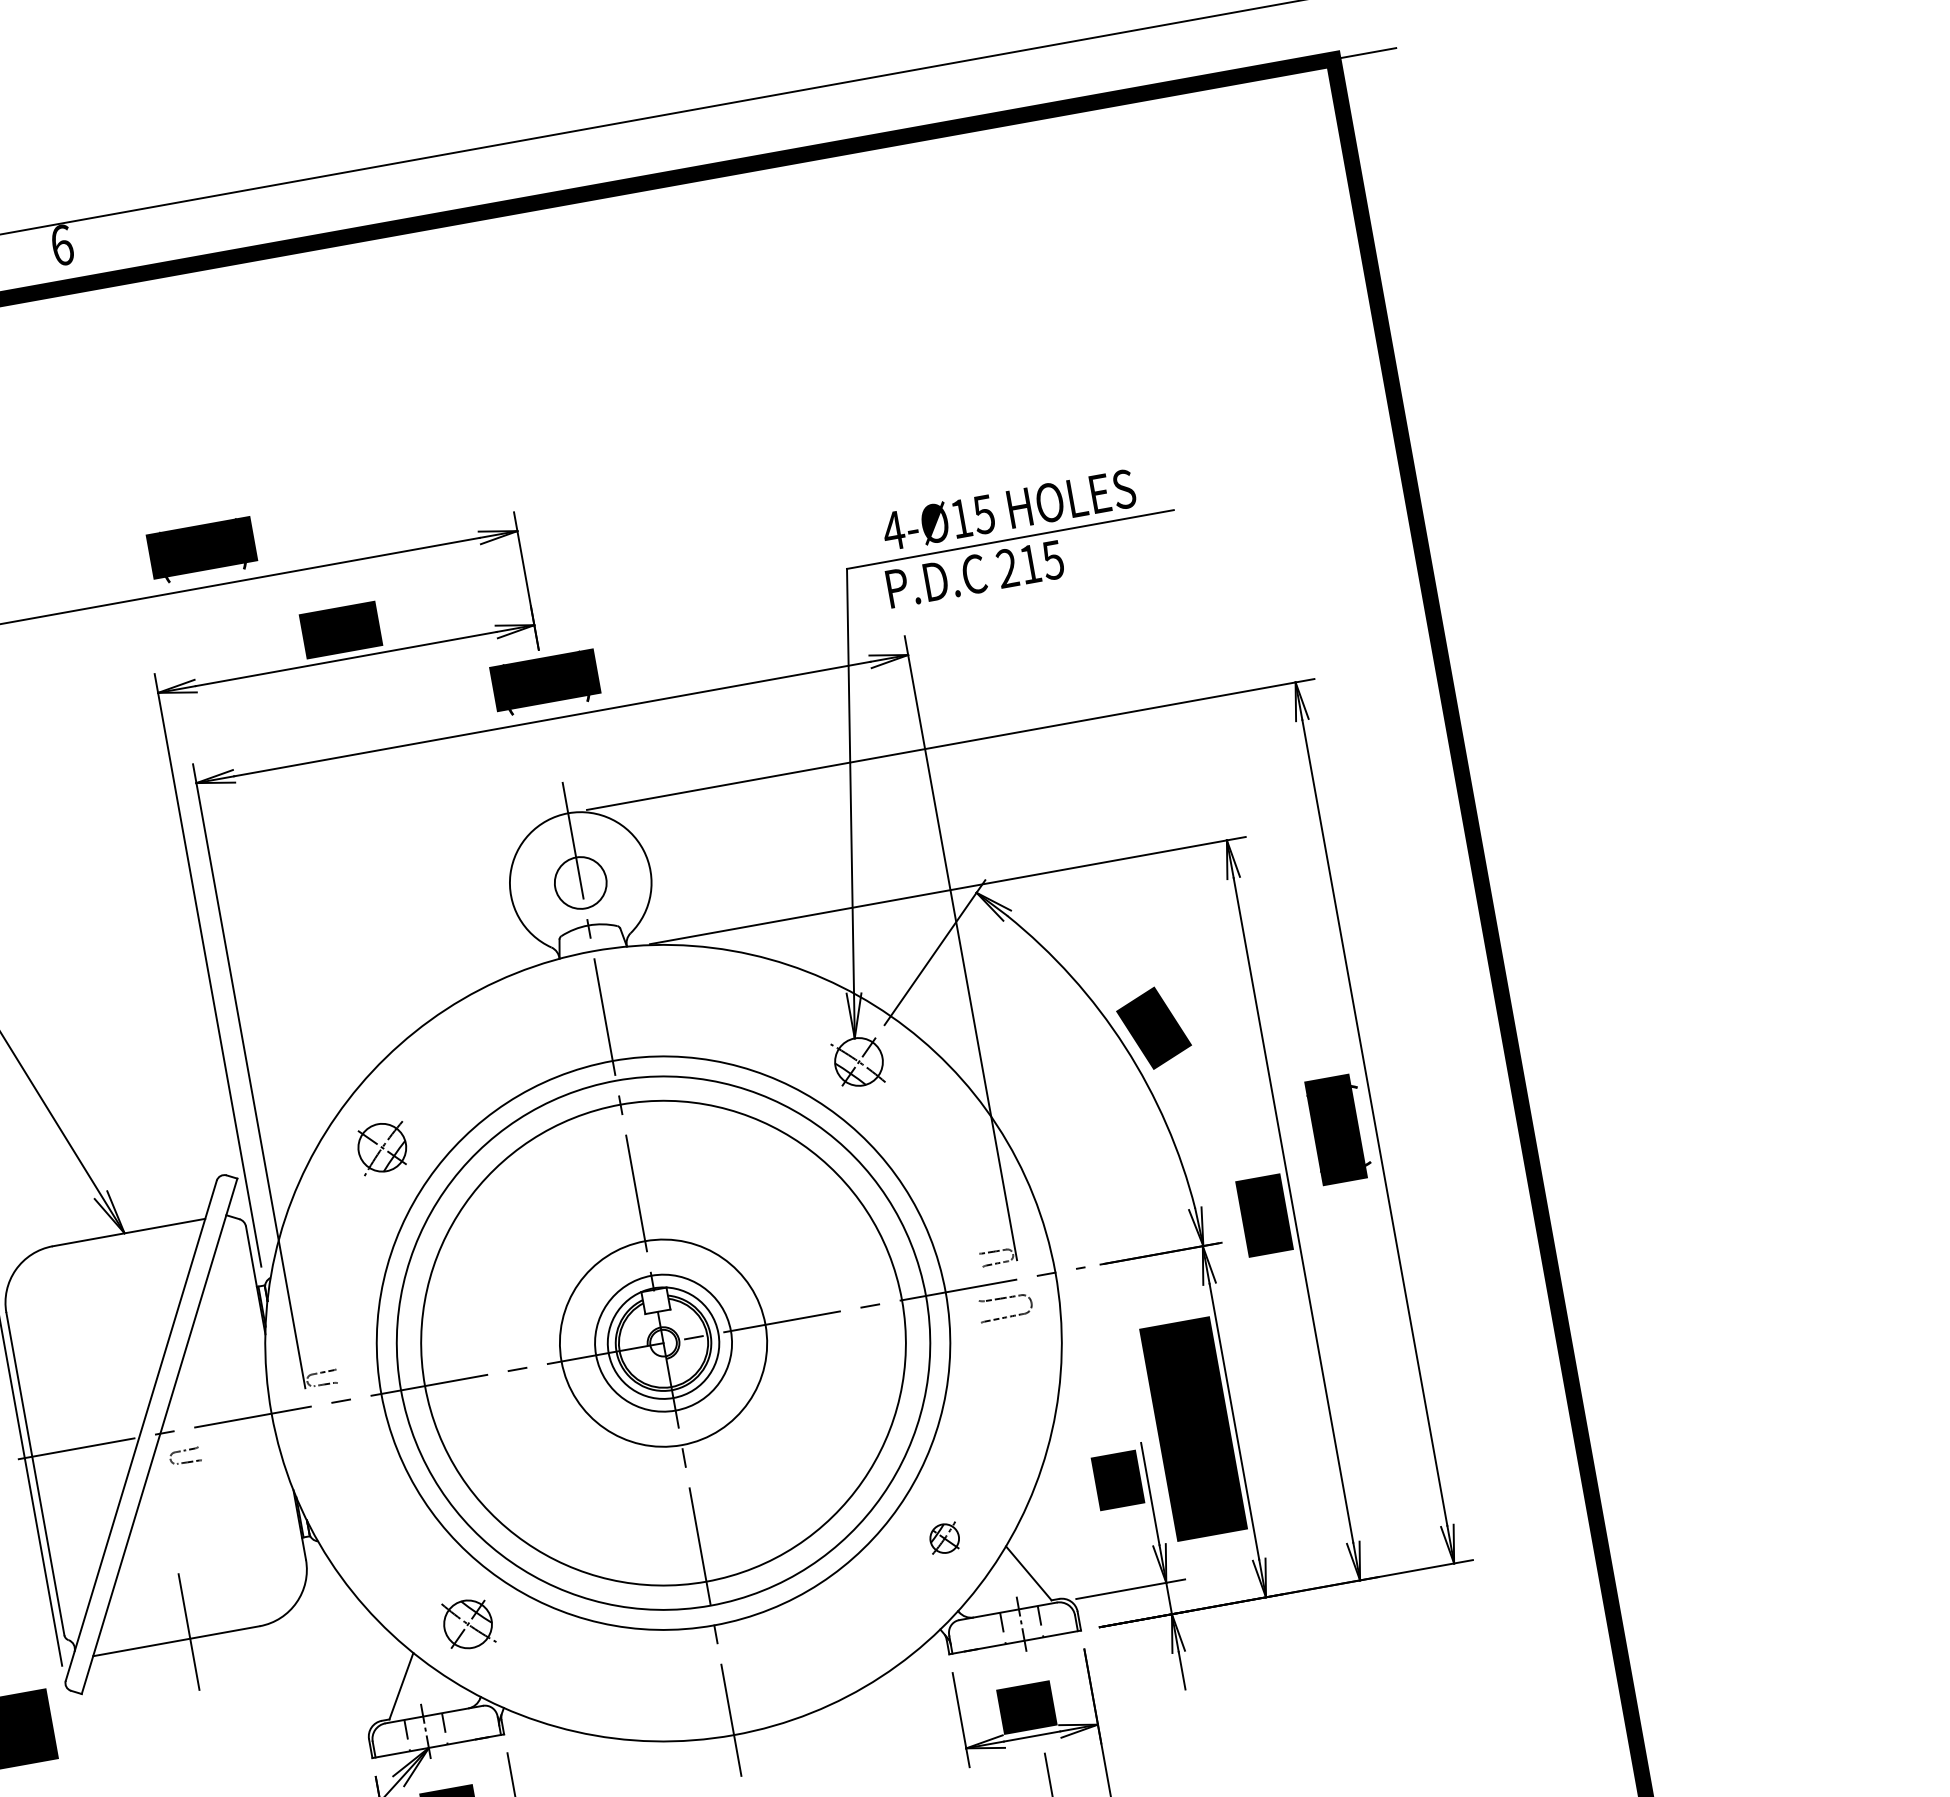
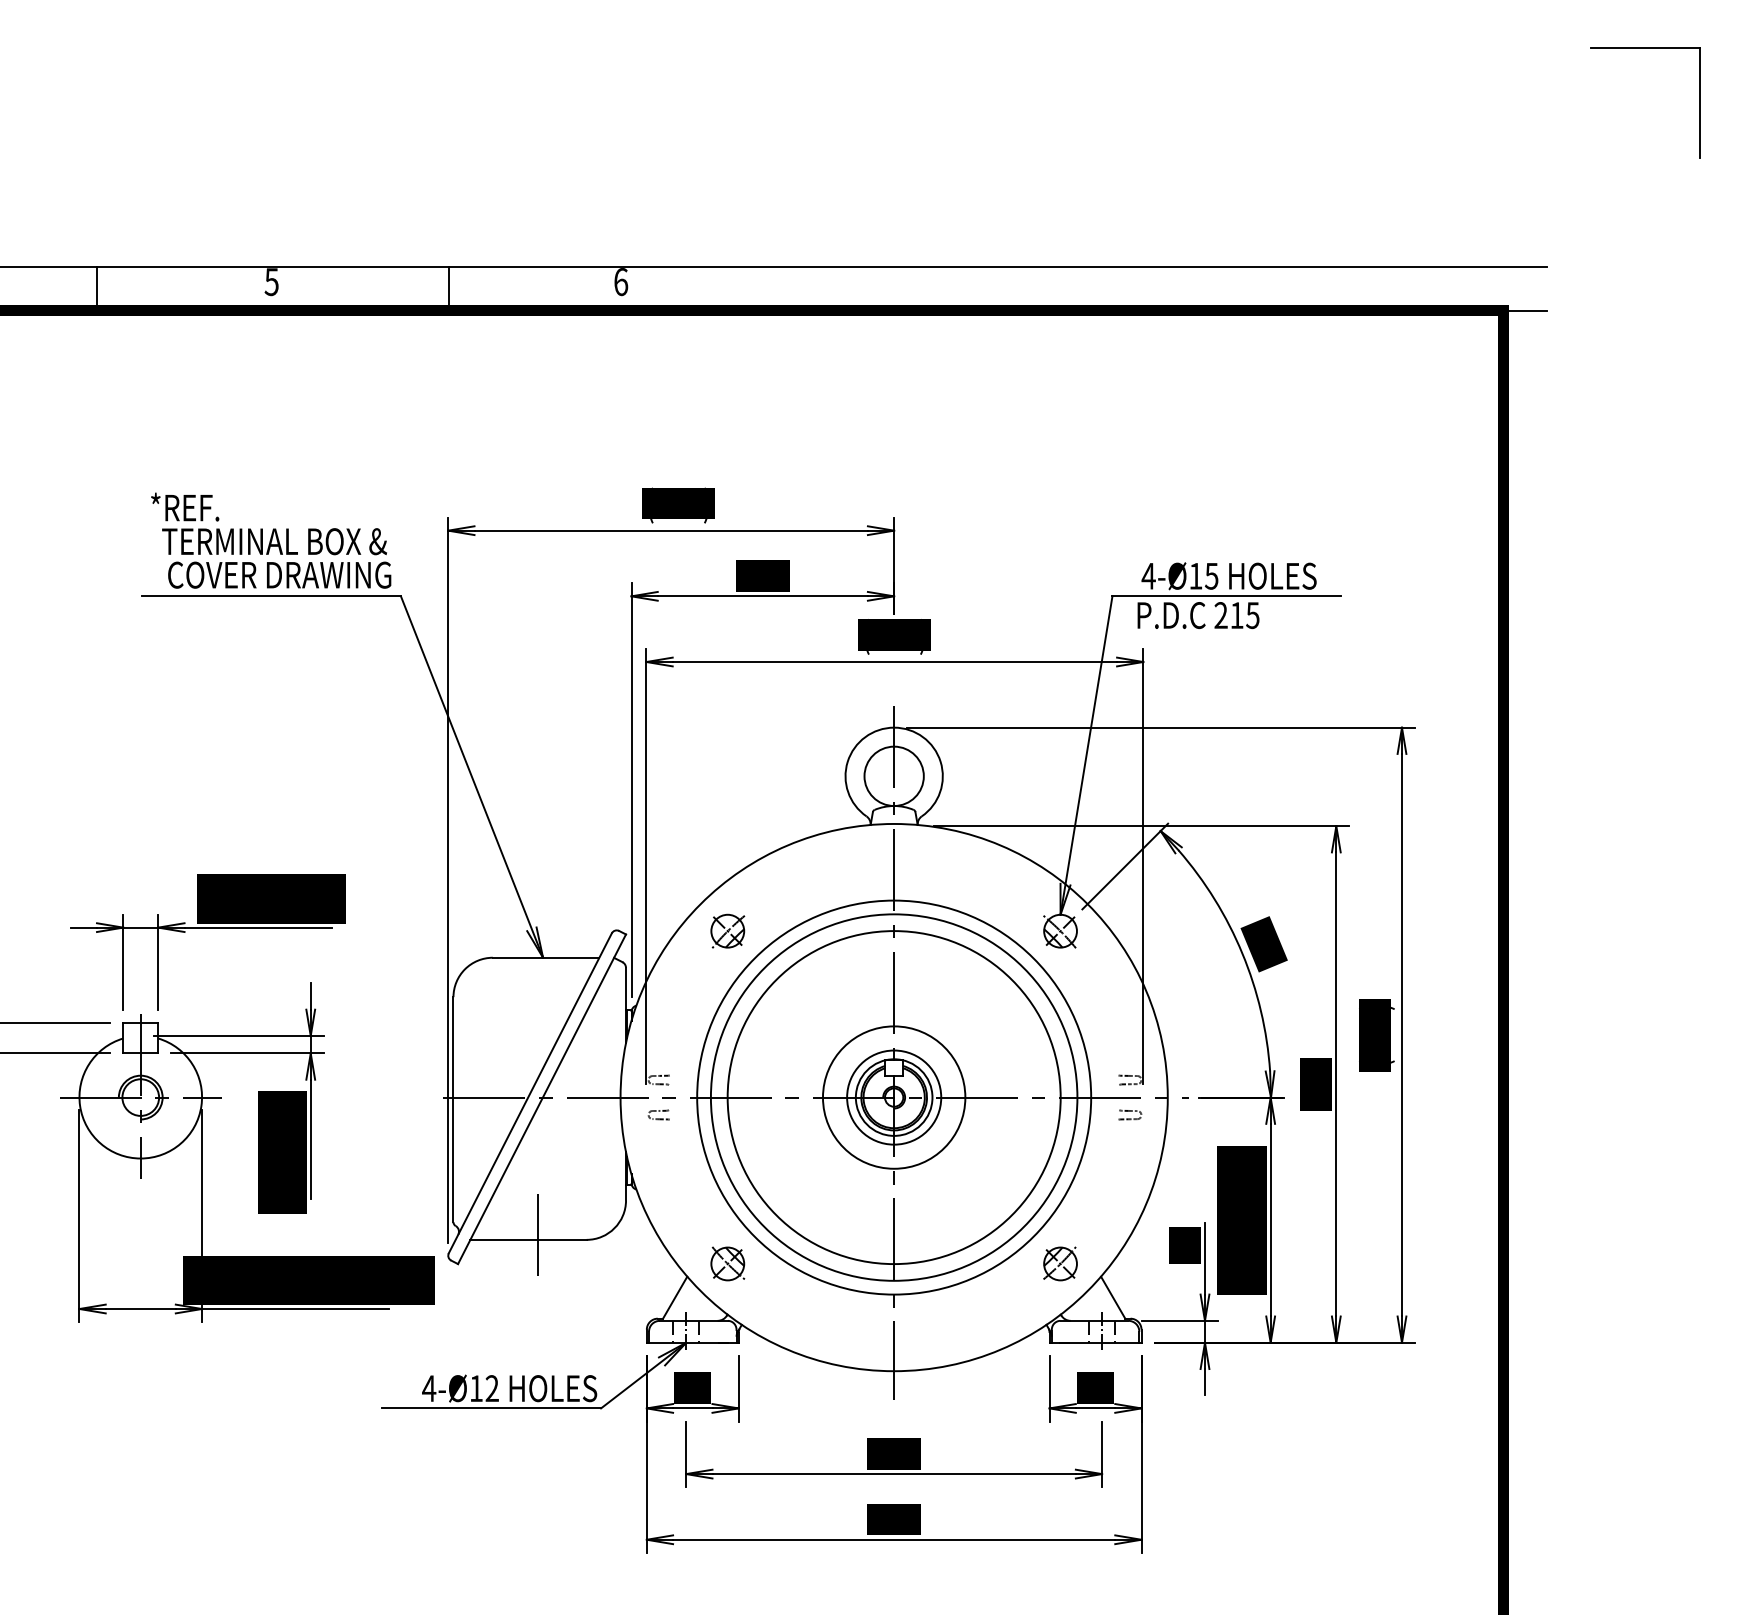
circle: (579, 881) -> (893, 775), size x1.67
part: (1006, 1306) -> (1130, 1114), size x0.62
part: (184, 1455) -> (658, 1114), moved
part: (944, 1537) -> (1060, 1263), size x1.67

